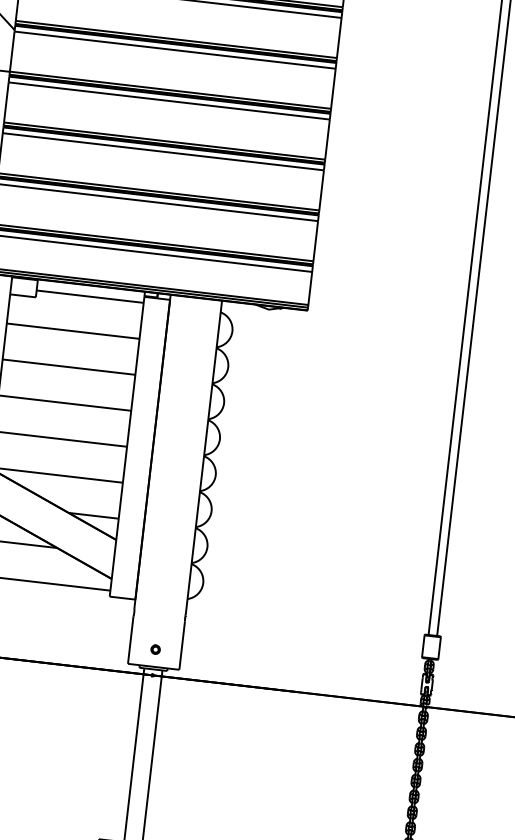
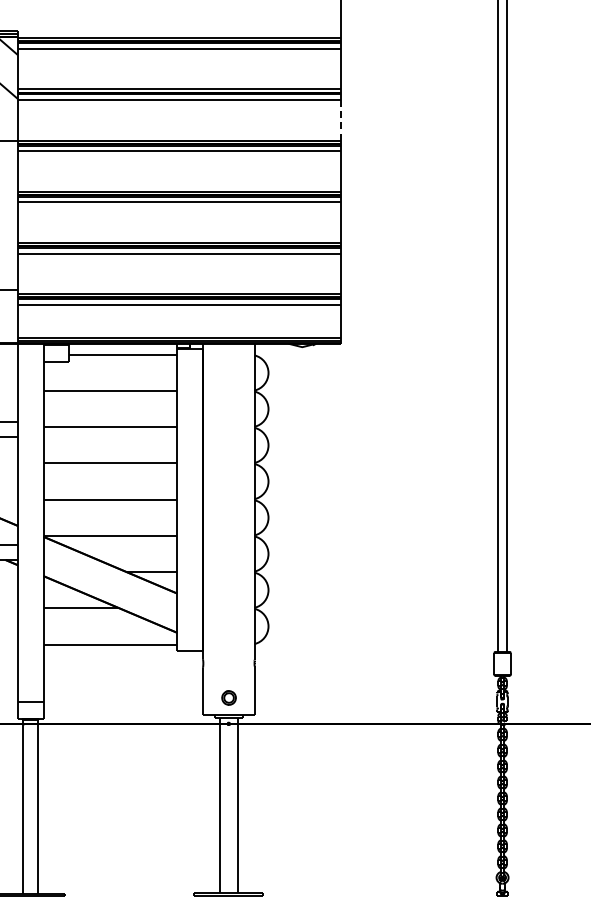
line: (333, 87) -> (340, 119), solid -> dashed
part: (155, 649) -> (228, 697), size x1.6

